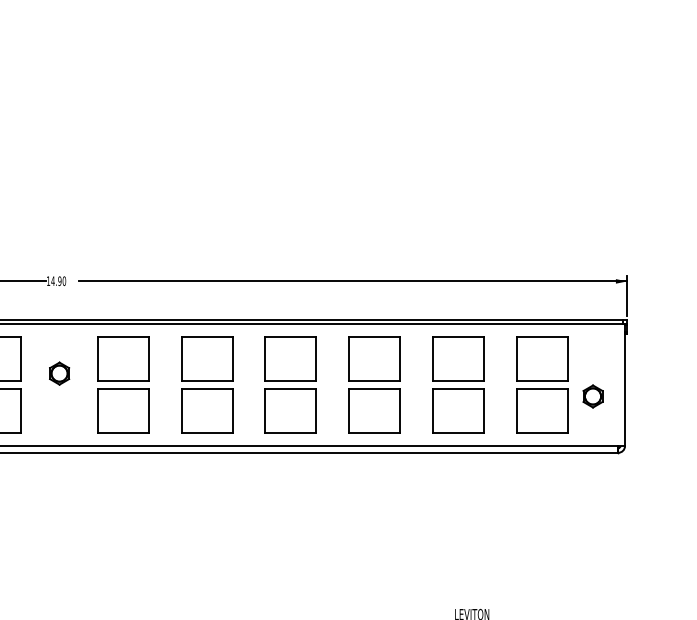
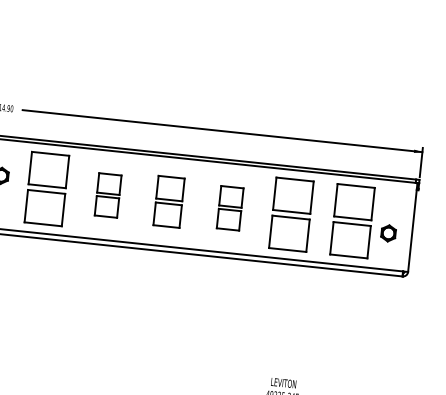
part: (207, 384) -> (108, 195), size x0.6
part: (290, 384) -> (168, 201), size x0.7
part: (374, 384) -> (230, 207), size x0.6

